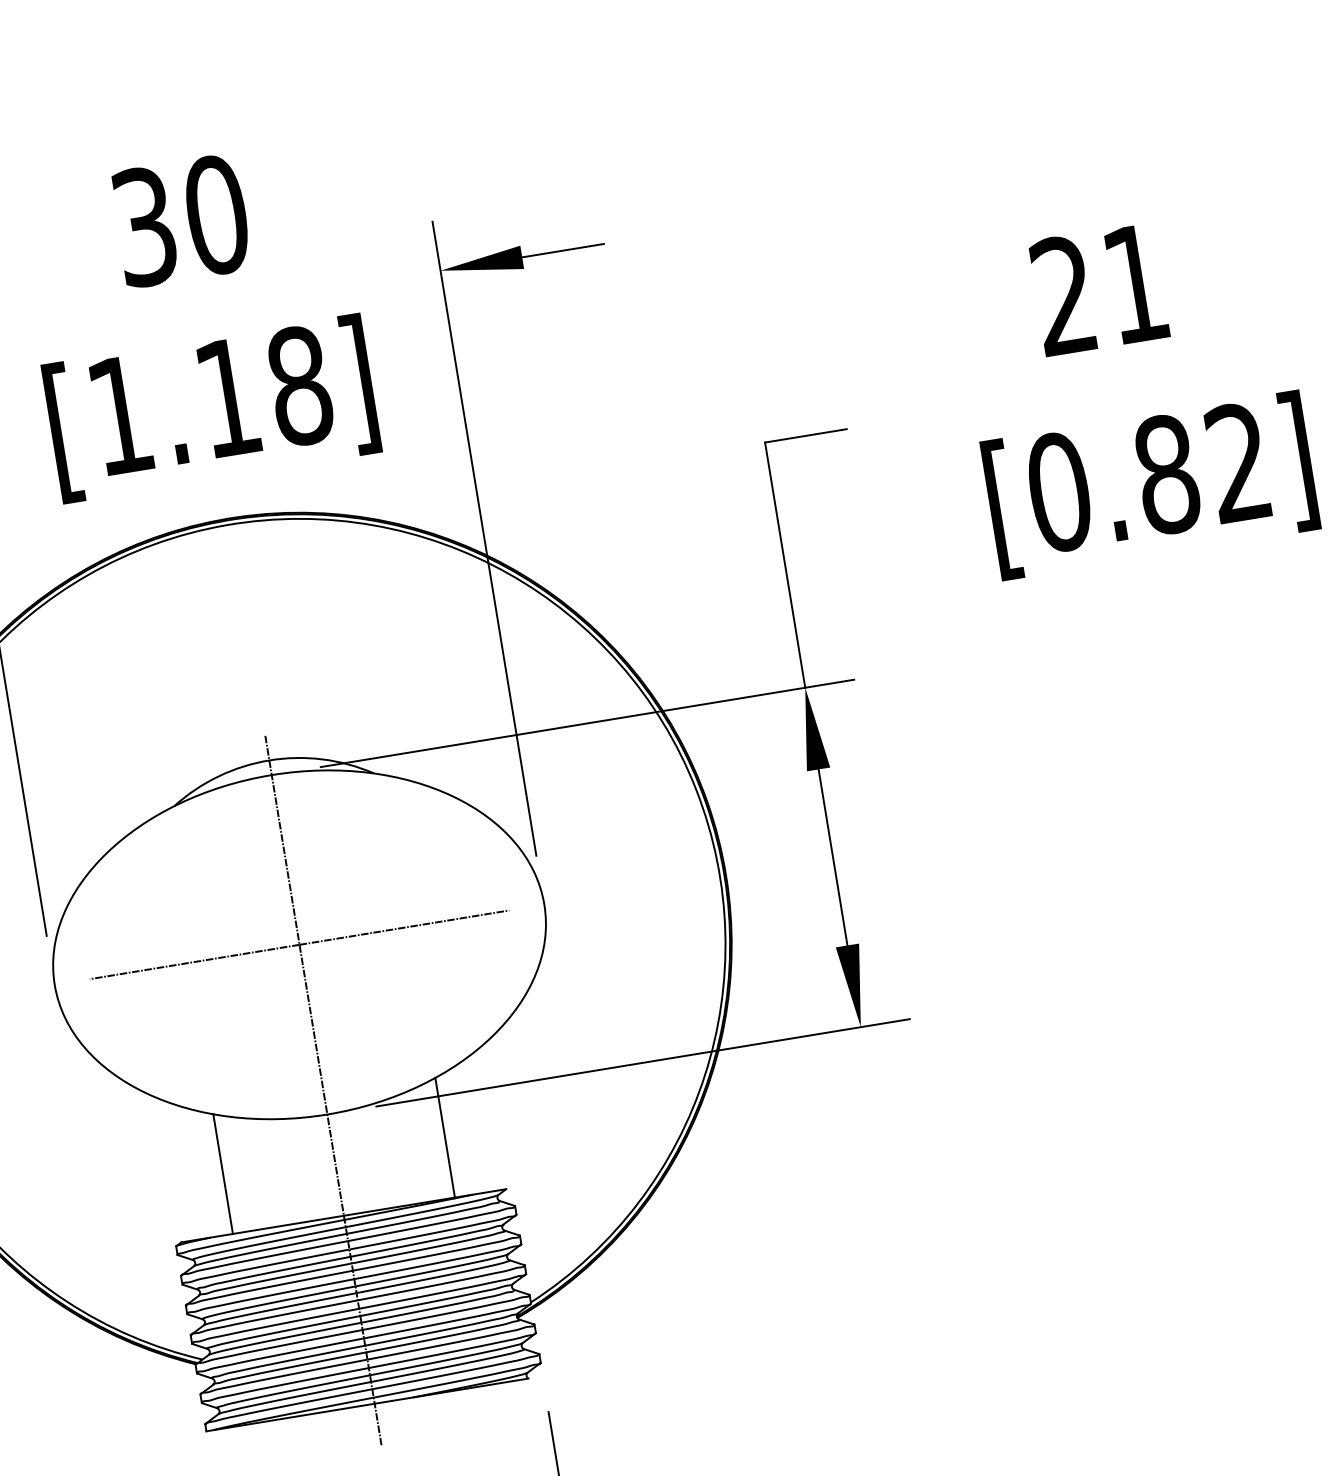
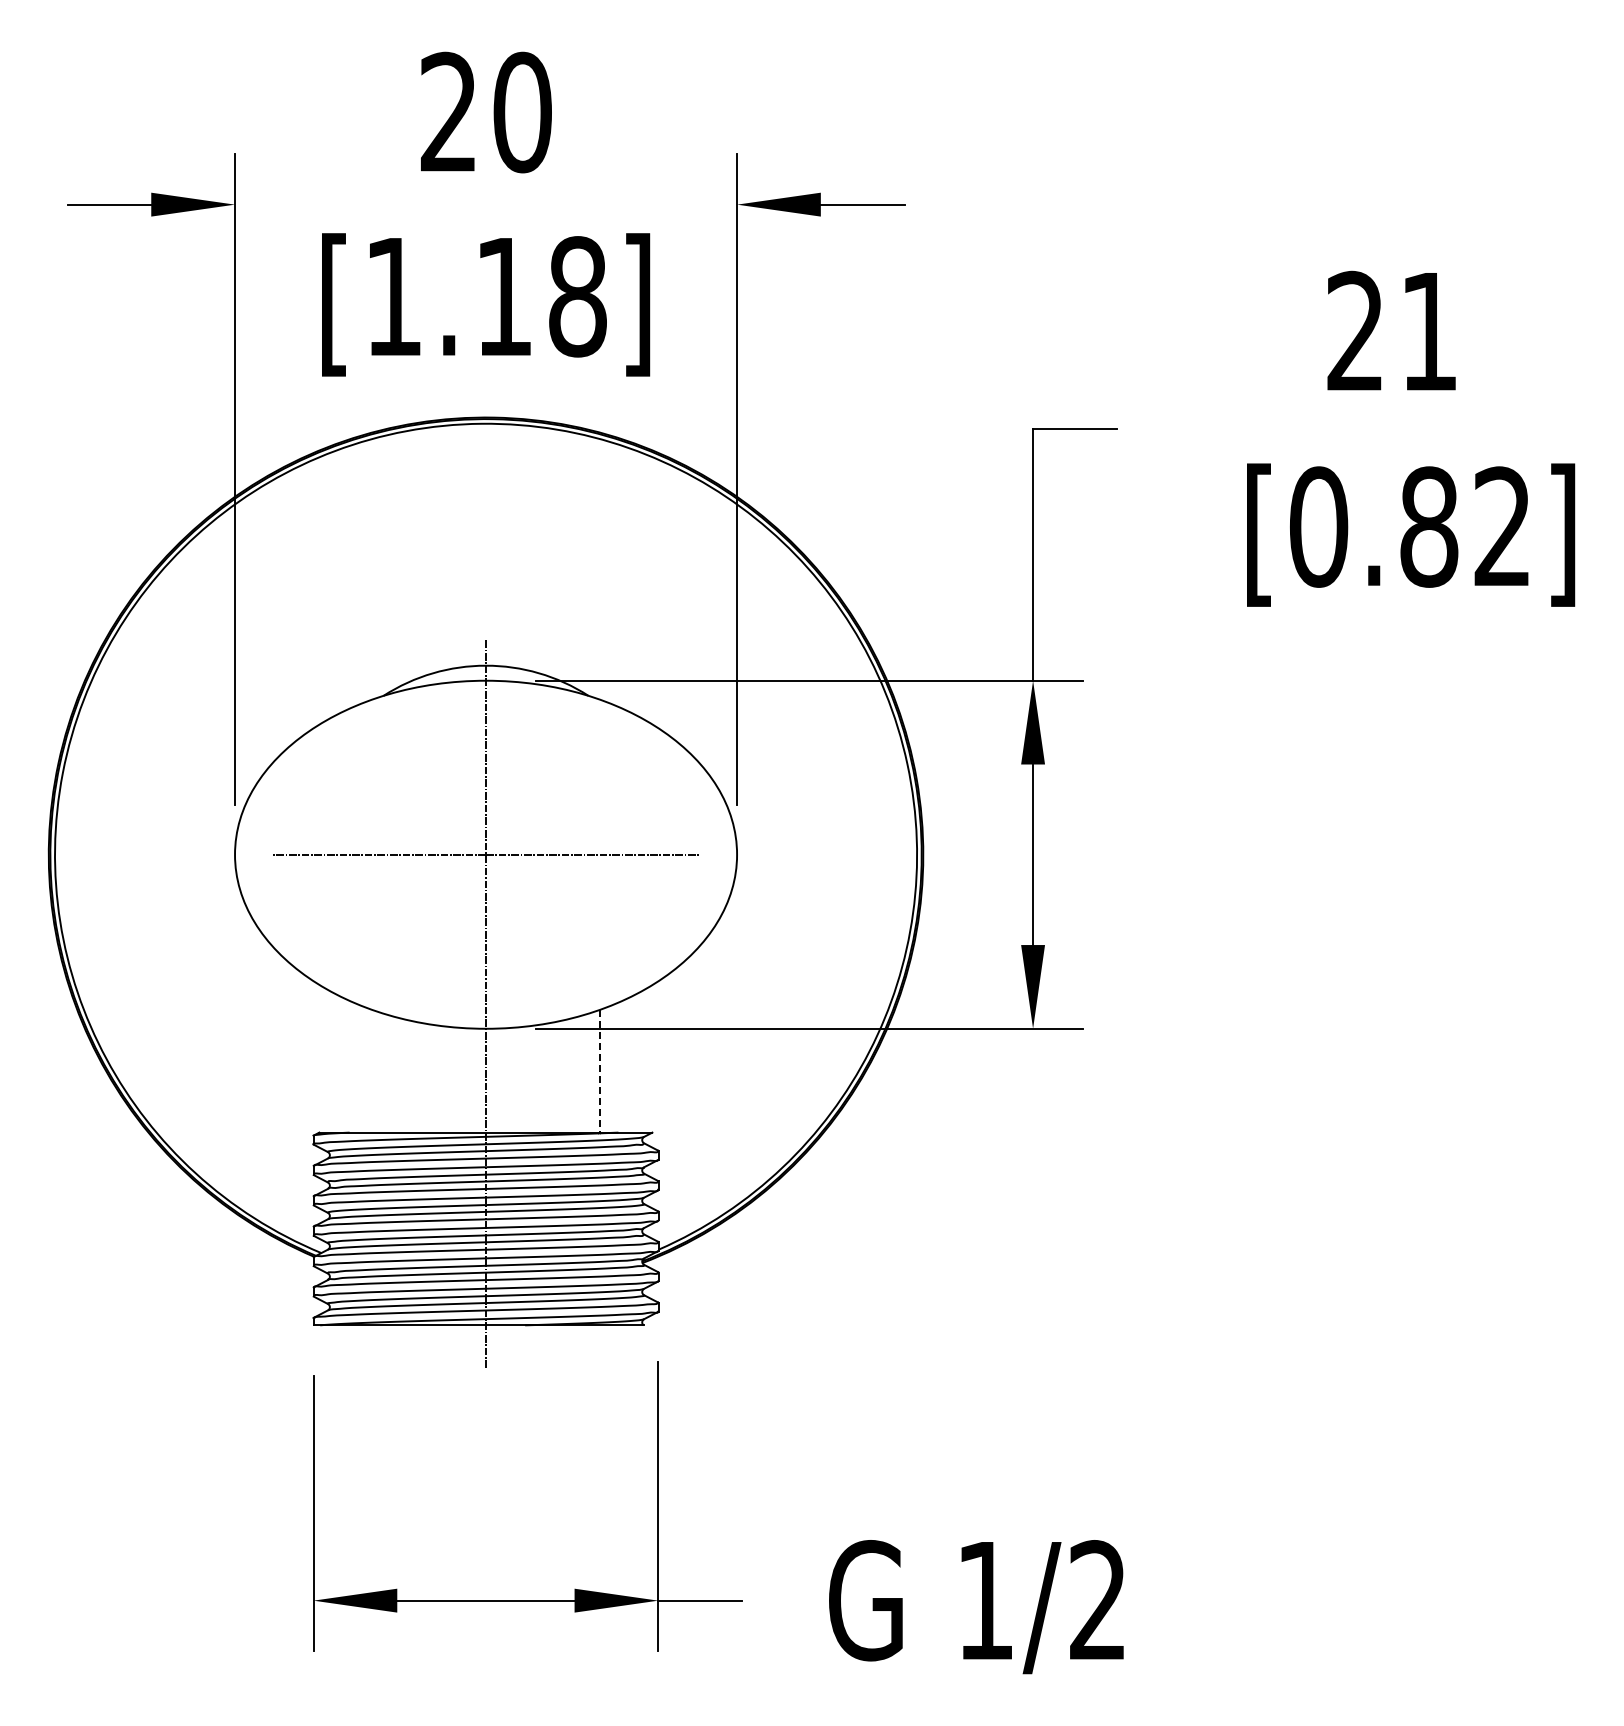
text: (144, 226) -> (448, 112), 30 -> 20
line: (444, 1138) -> (599, 1071), solid -> dashed
line: (223, 1173) -> (372, 1070), removed

